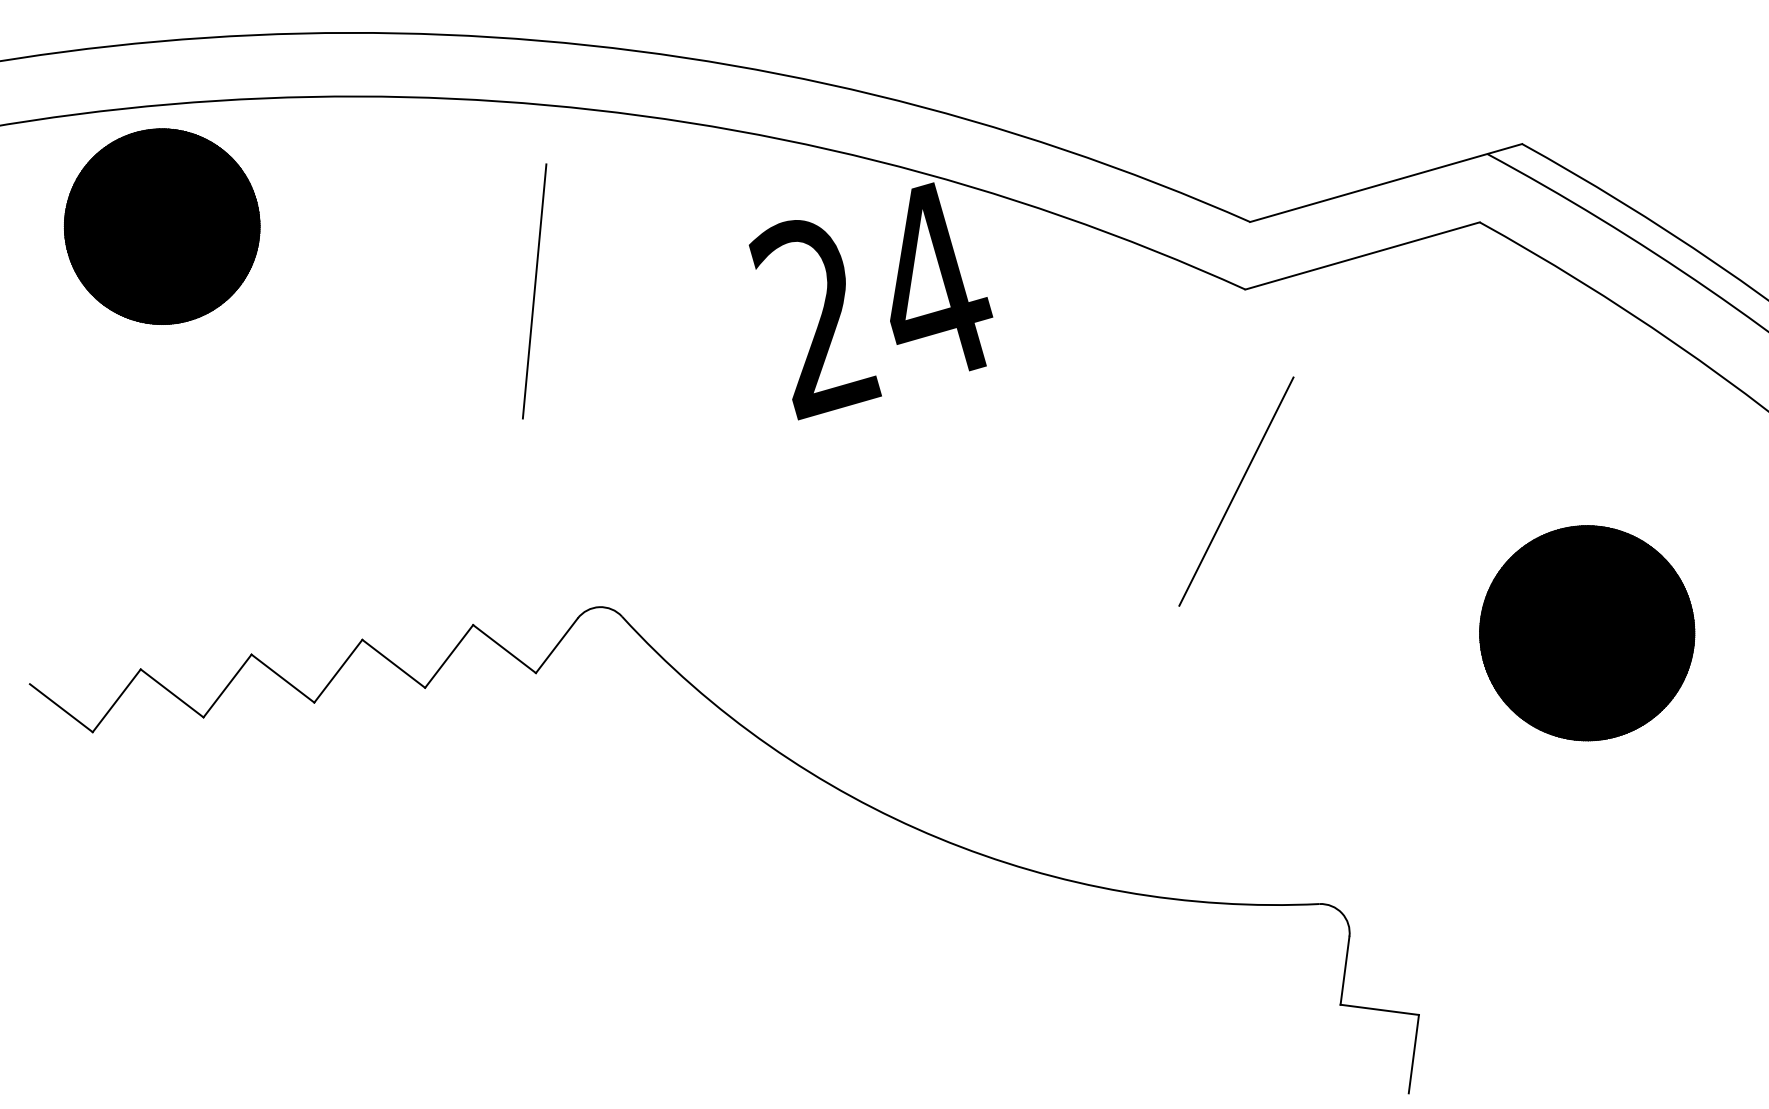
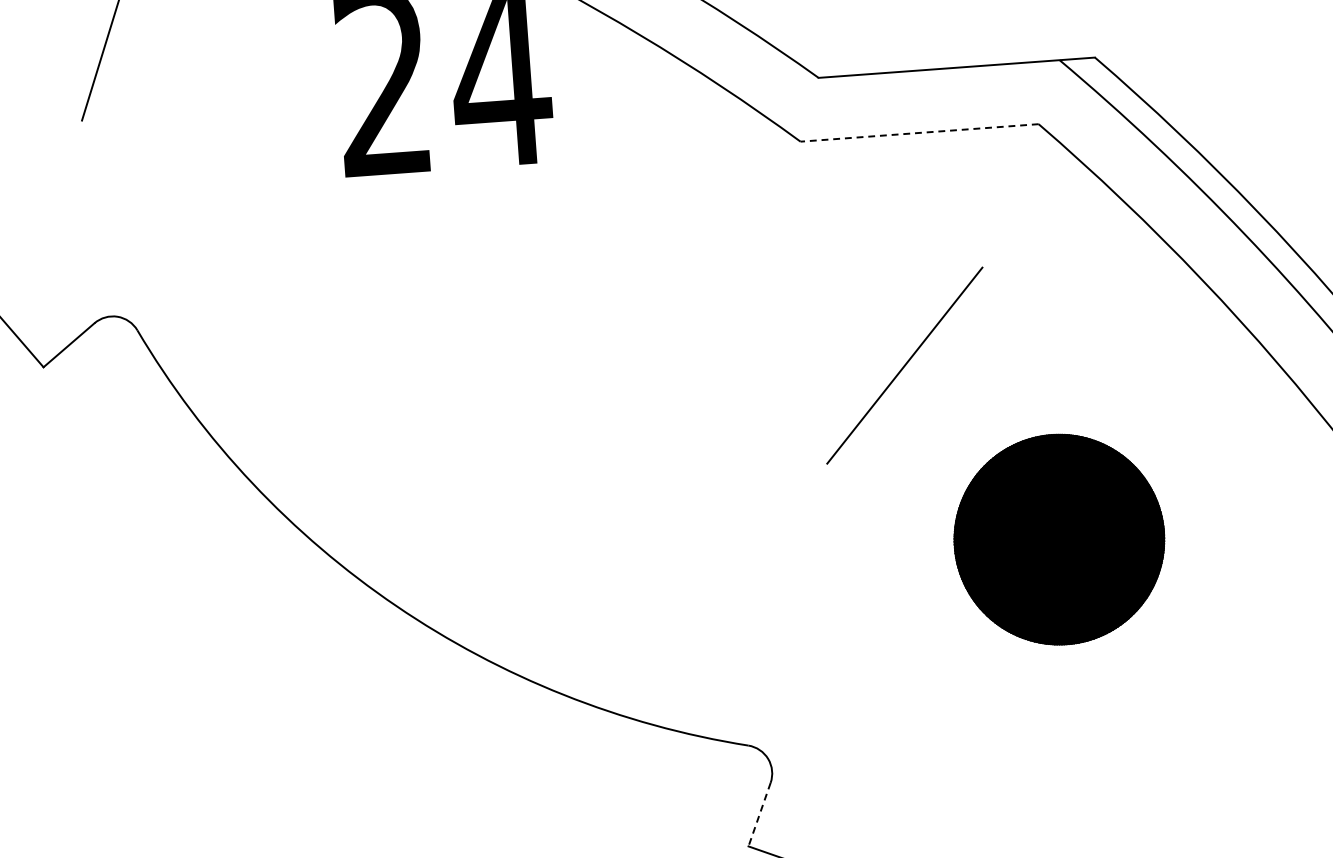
line: (1362, 255) -> (919, 132), solid -> dashed
line: (1236, 491) -> (904, 365), moved
line: (1344, 971) -> (758, 815), solid -> dashed

